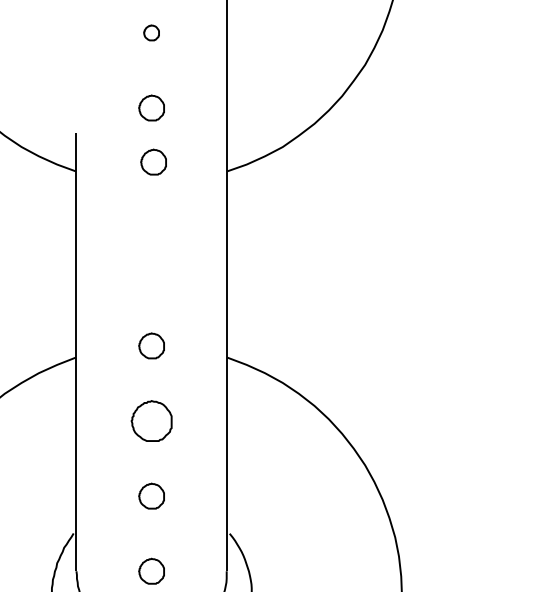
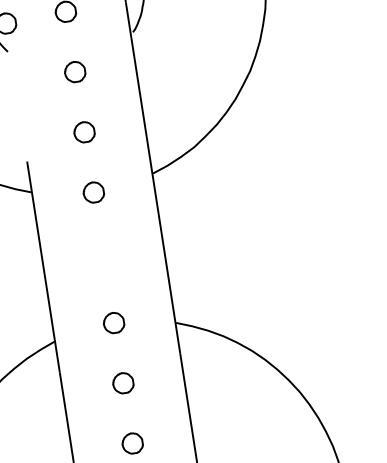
part: (151, 32) -> (74, 71), size x1.67
part: (153, 161) -> (93, 191), moved
part: (151, 420) -> (123, 382), size x0.62

